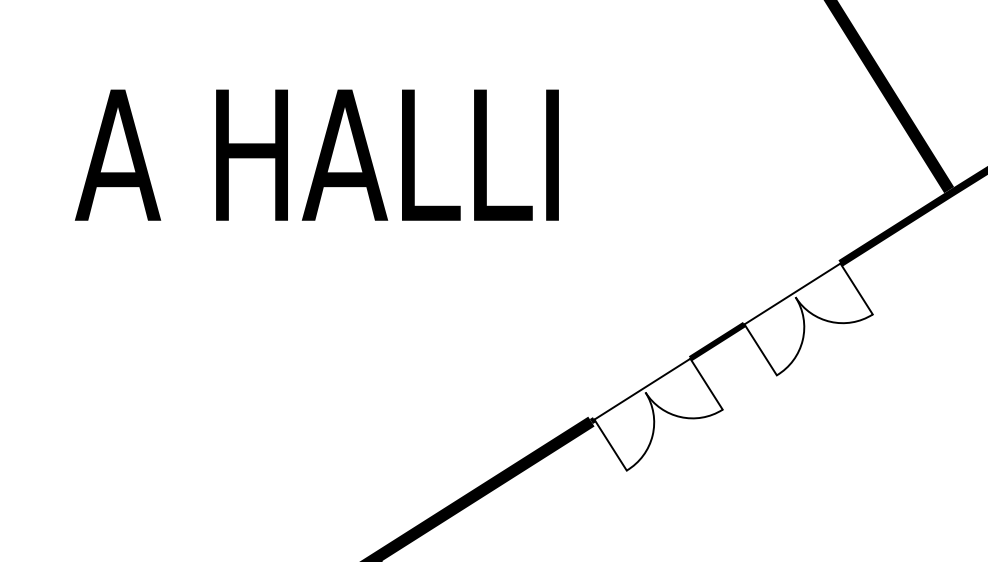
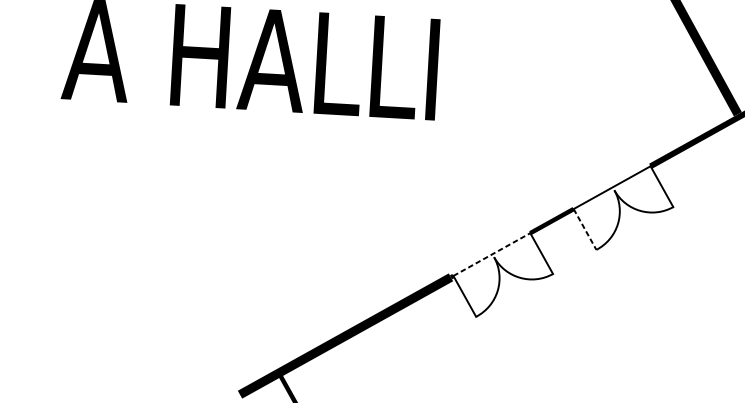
line: (760, 350) -> (584, 229), solid -> dashed
line: (642, 389) -> (491, 254), solid -> dashed

